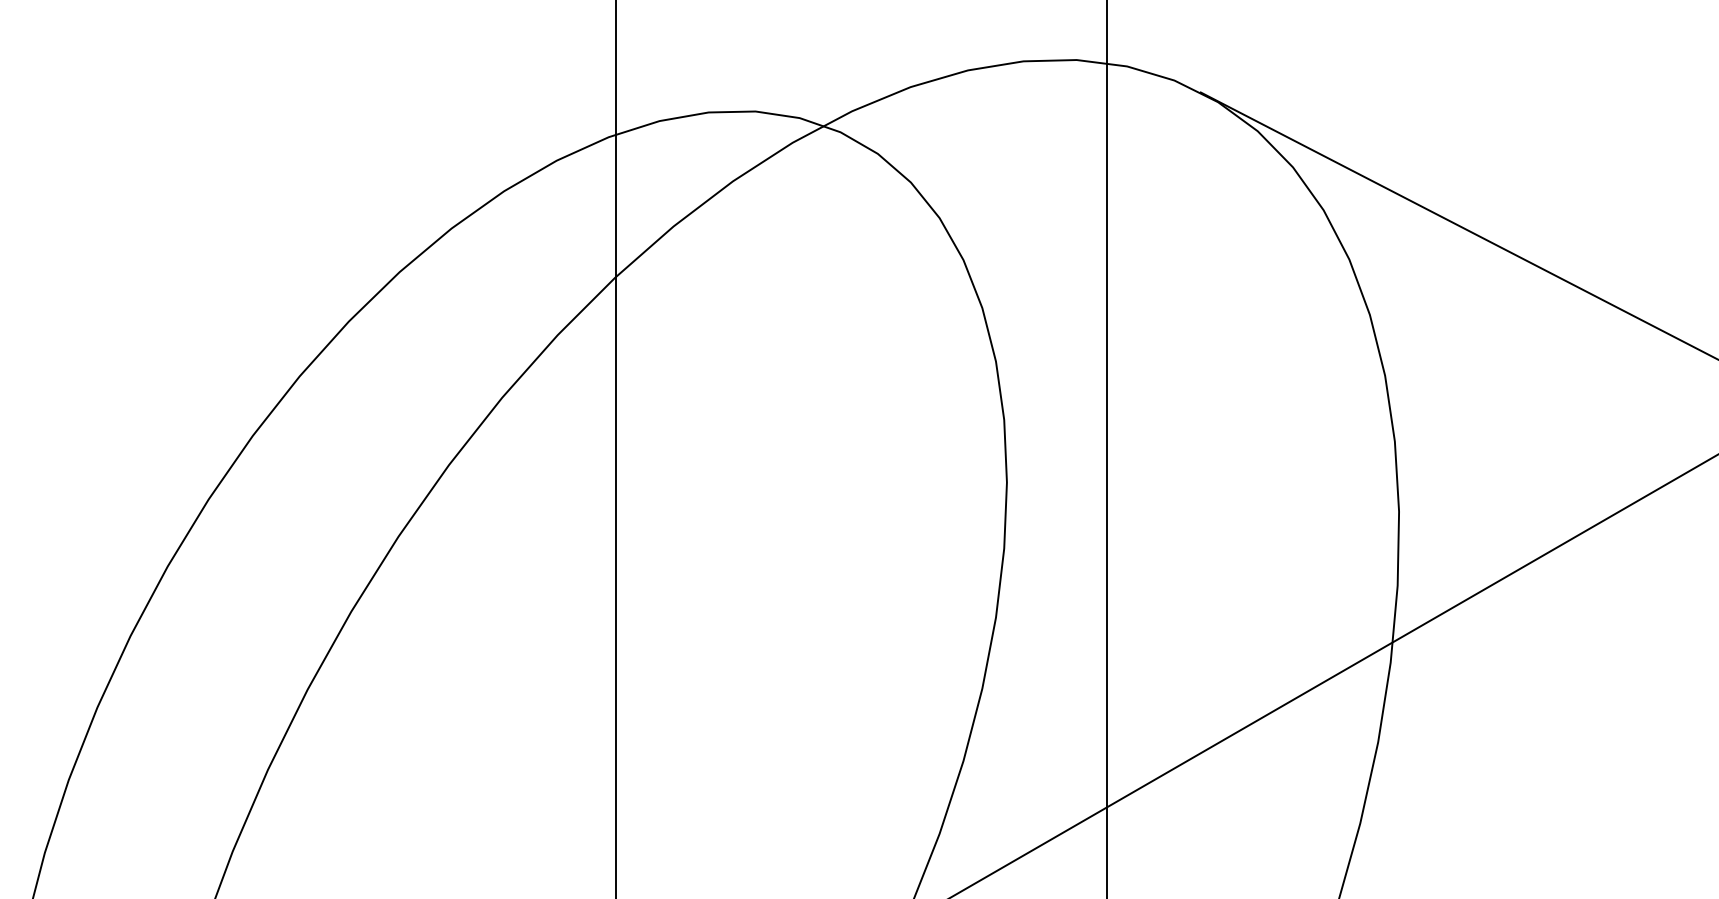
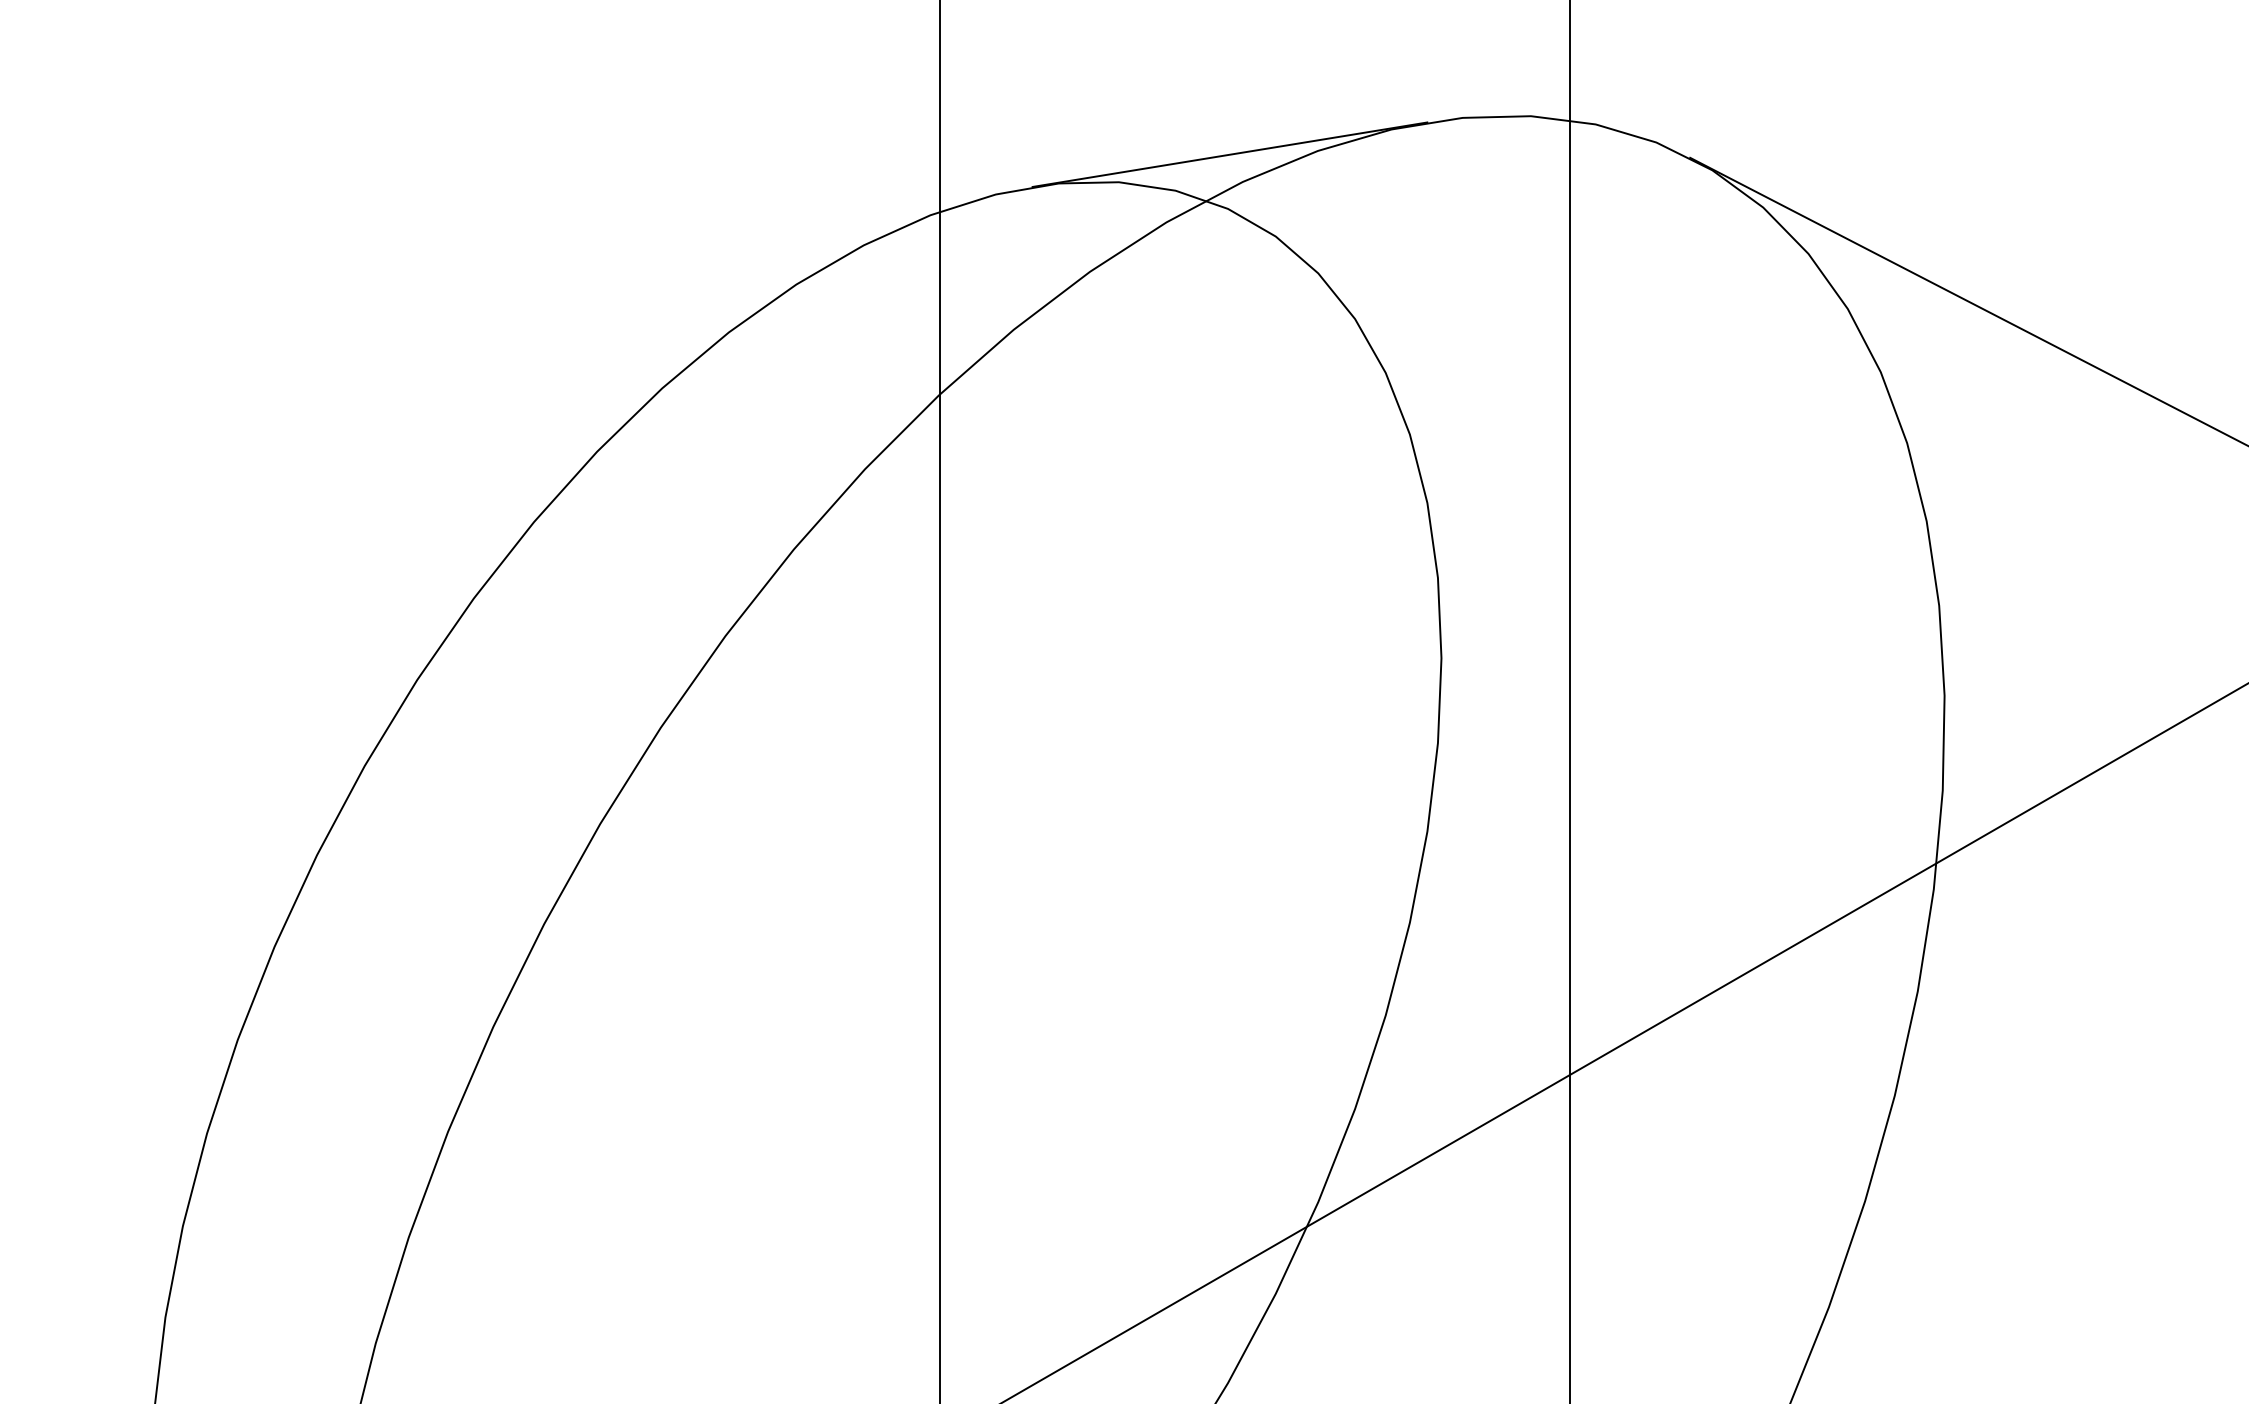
line: (841, 89) -> (1229, 154), added

